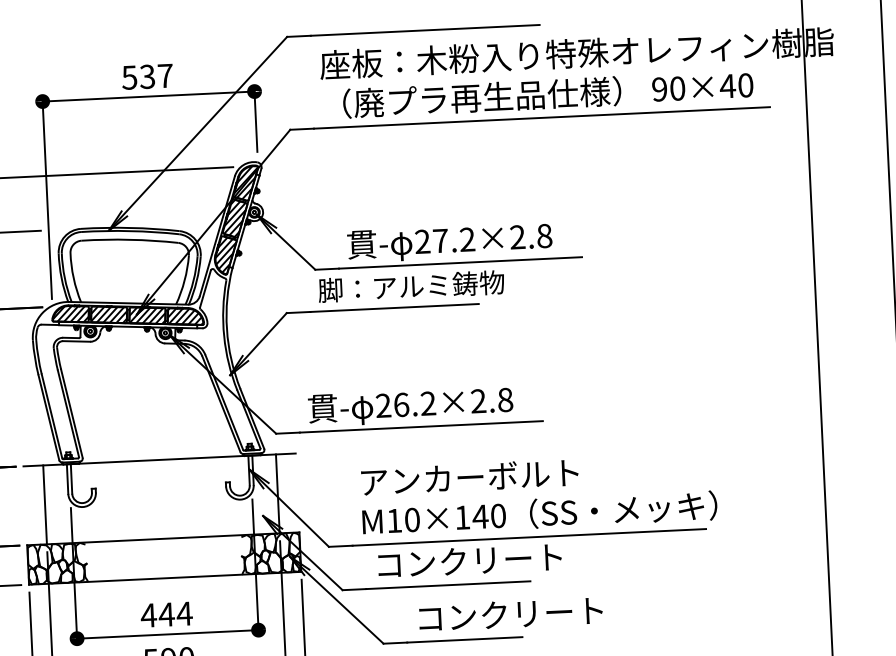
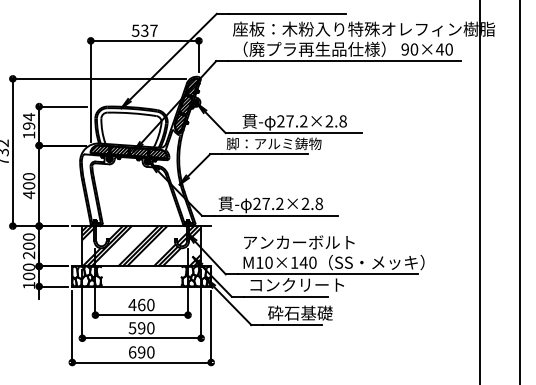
text: (402, 404) -> (266, 203), 26.2×2.8 -> 27.2×2.8
hatch: (160, 499) -> (141, 246), added
text: (174, 613) -> (145, 304), 444 -> 460
text: (508, 613) -> (315, 312), コンクリート -> 砕石基礎

